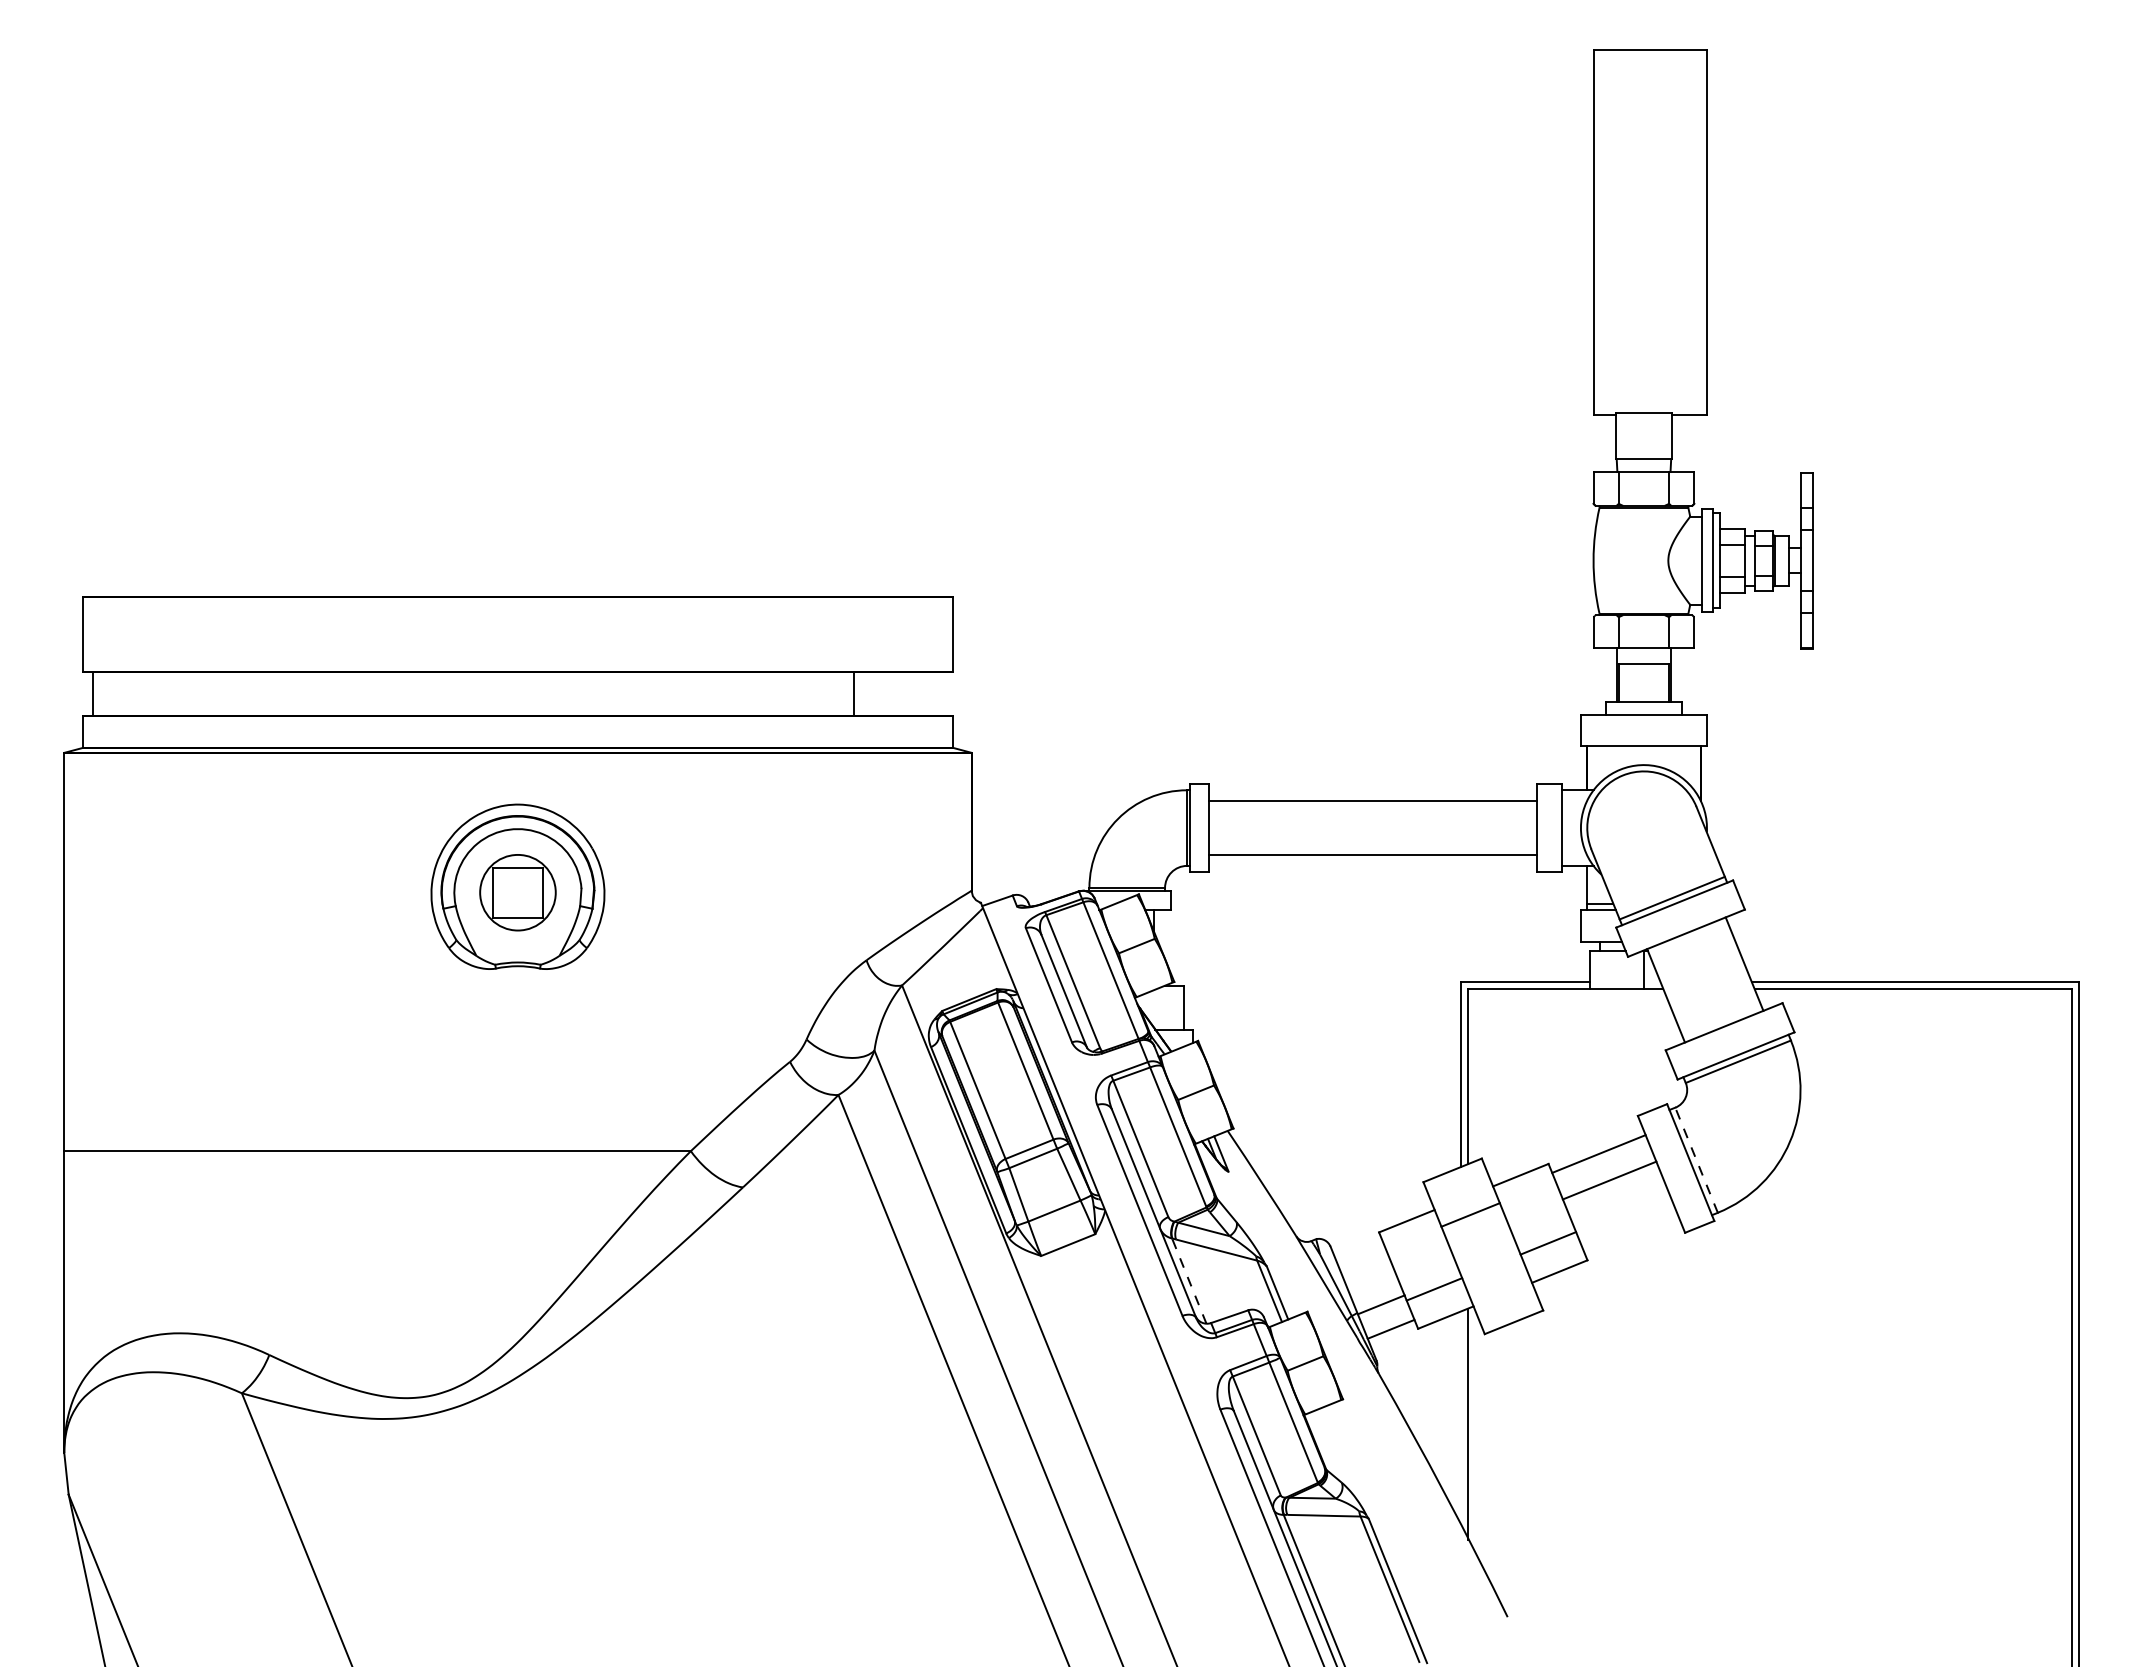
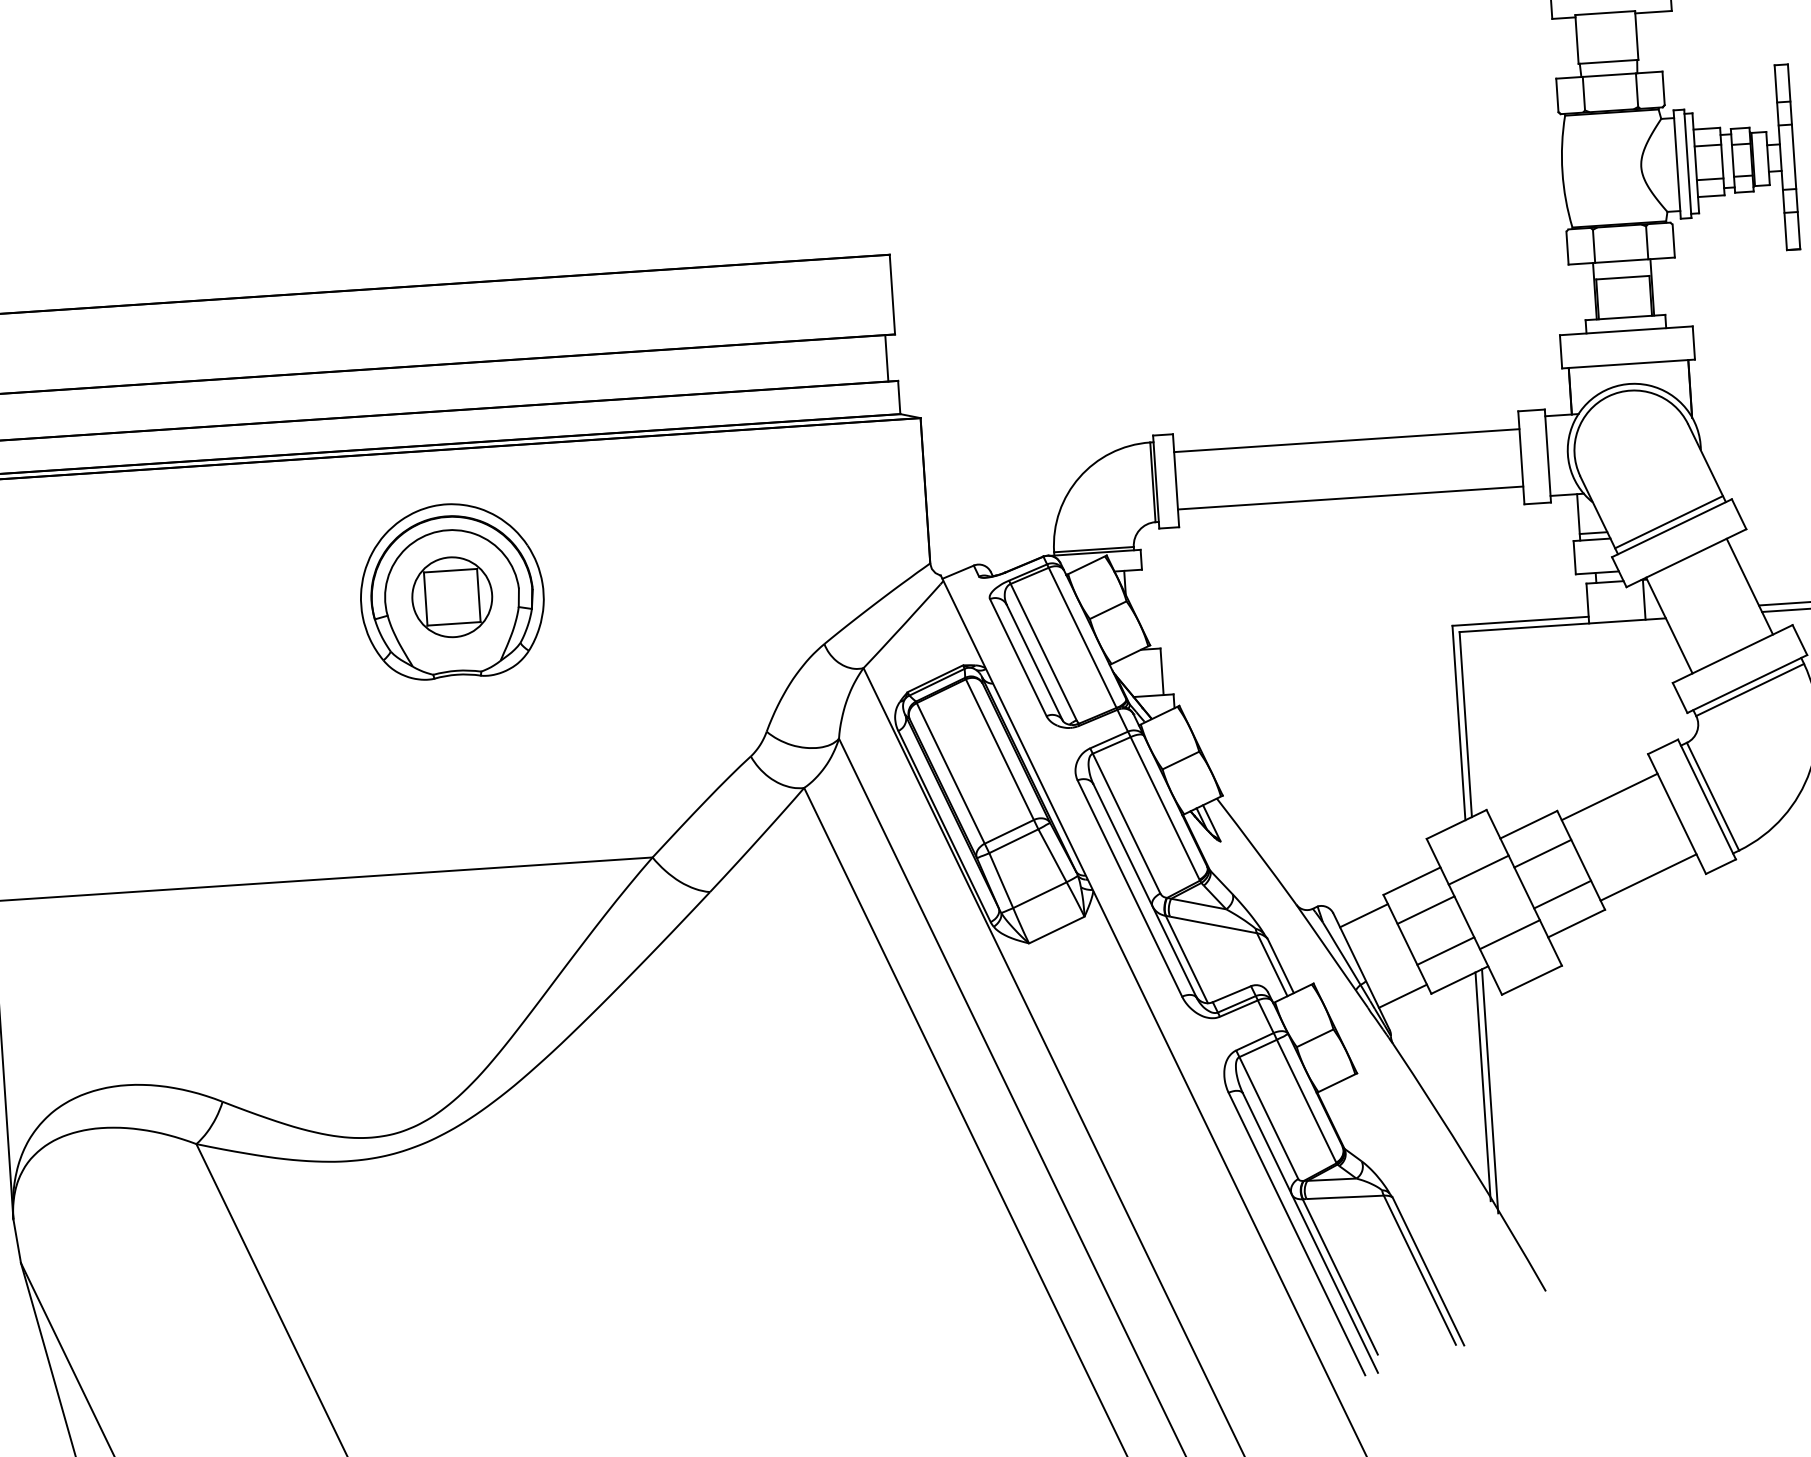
line: (853, 694) -> (886, 358), moved
line: (1696, 1160) -> (1712, 796), dashed -> solid
line: (1609, 1180) -> (1648, 877), moved
line: (1531, 1203) -> (1542, 853), added
line: (1418, 1249) -> (1426, 910), added
line: (1495, 1277) -> (1509, 934), added
line: (1189, 1281) -> (1187, 959), dashed -> solid
line: (1381, 1304) -> (1364, 915), moved
line: (1461, 1419) -> (1483, 1086), added

